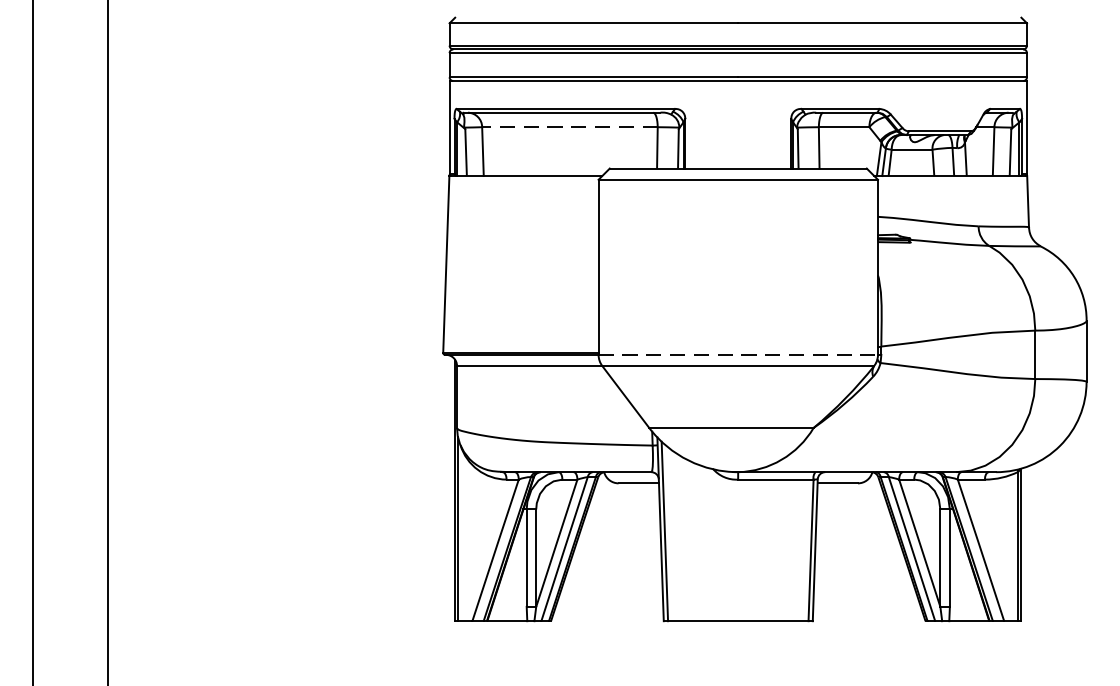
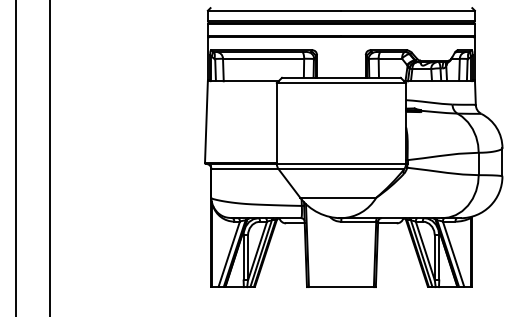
line: (569, 126) -> (263, 58), dashed -> solid
line: (738, 353) -> (341, 163), dashed -> solid

